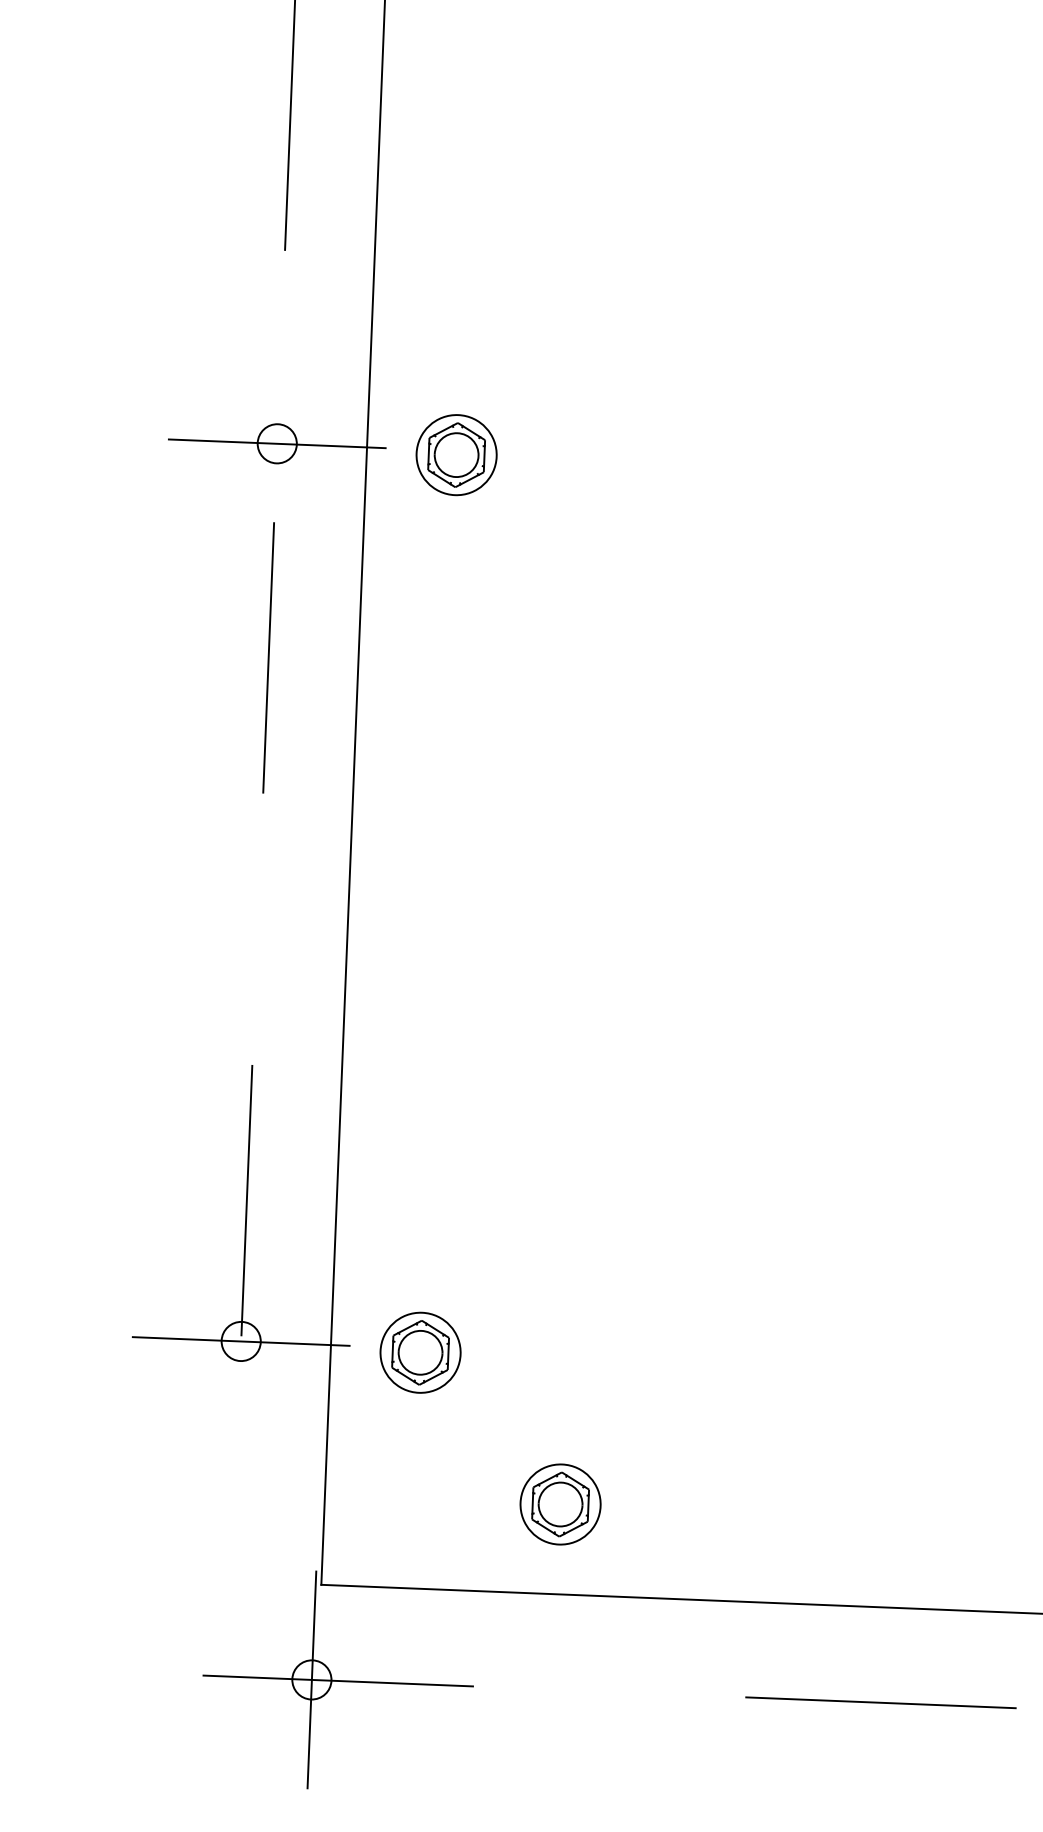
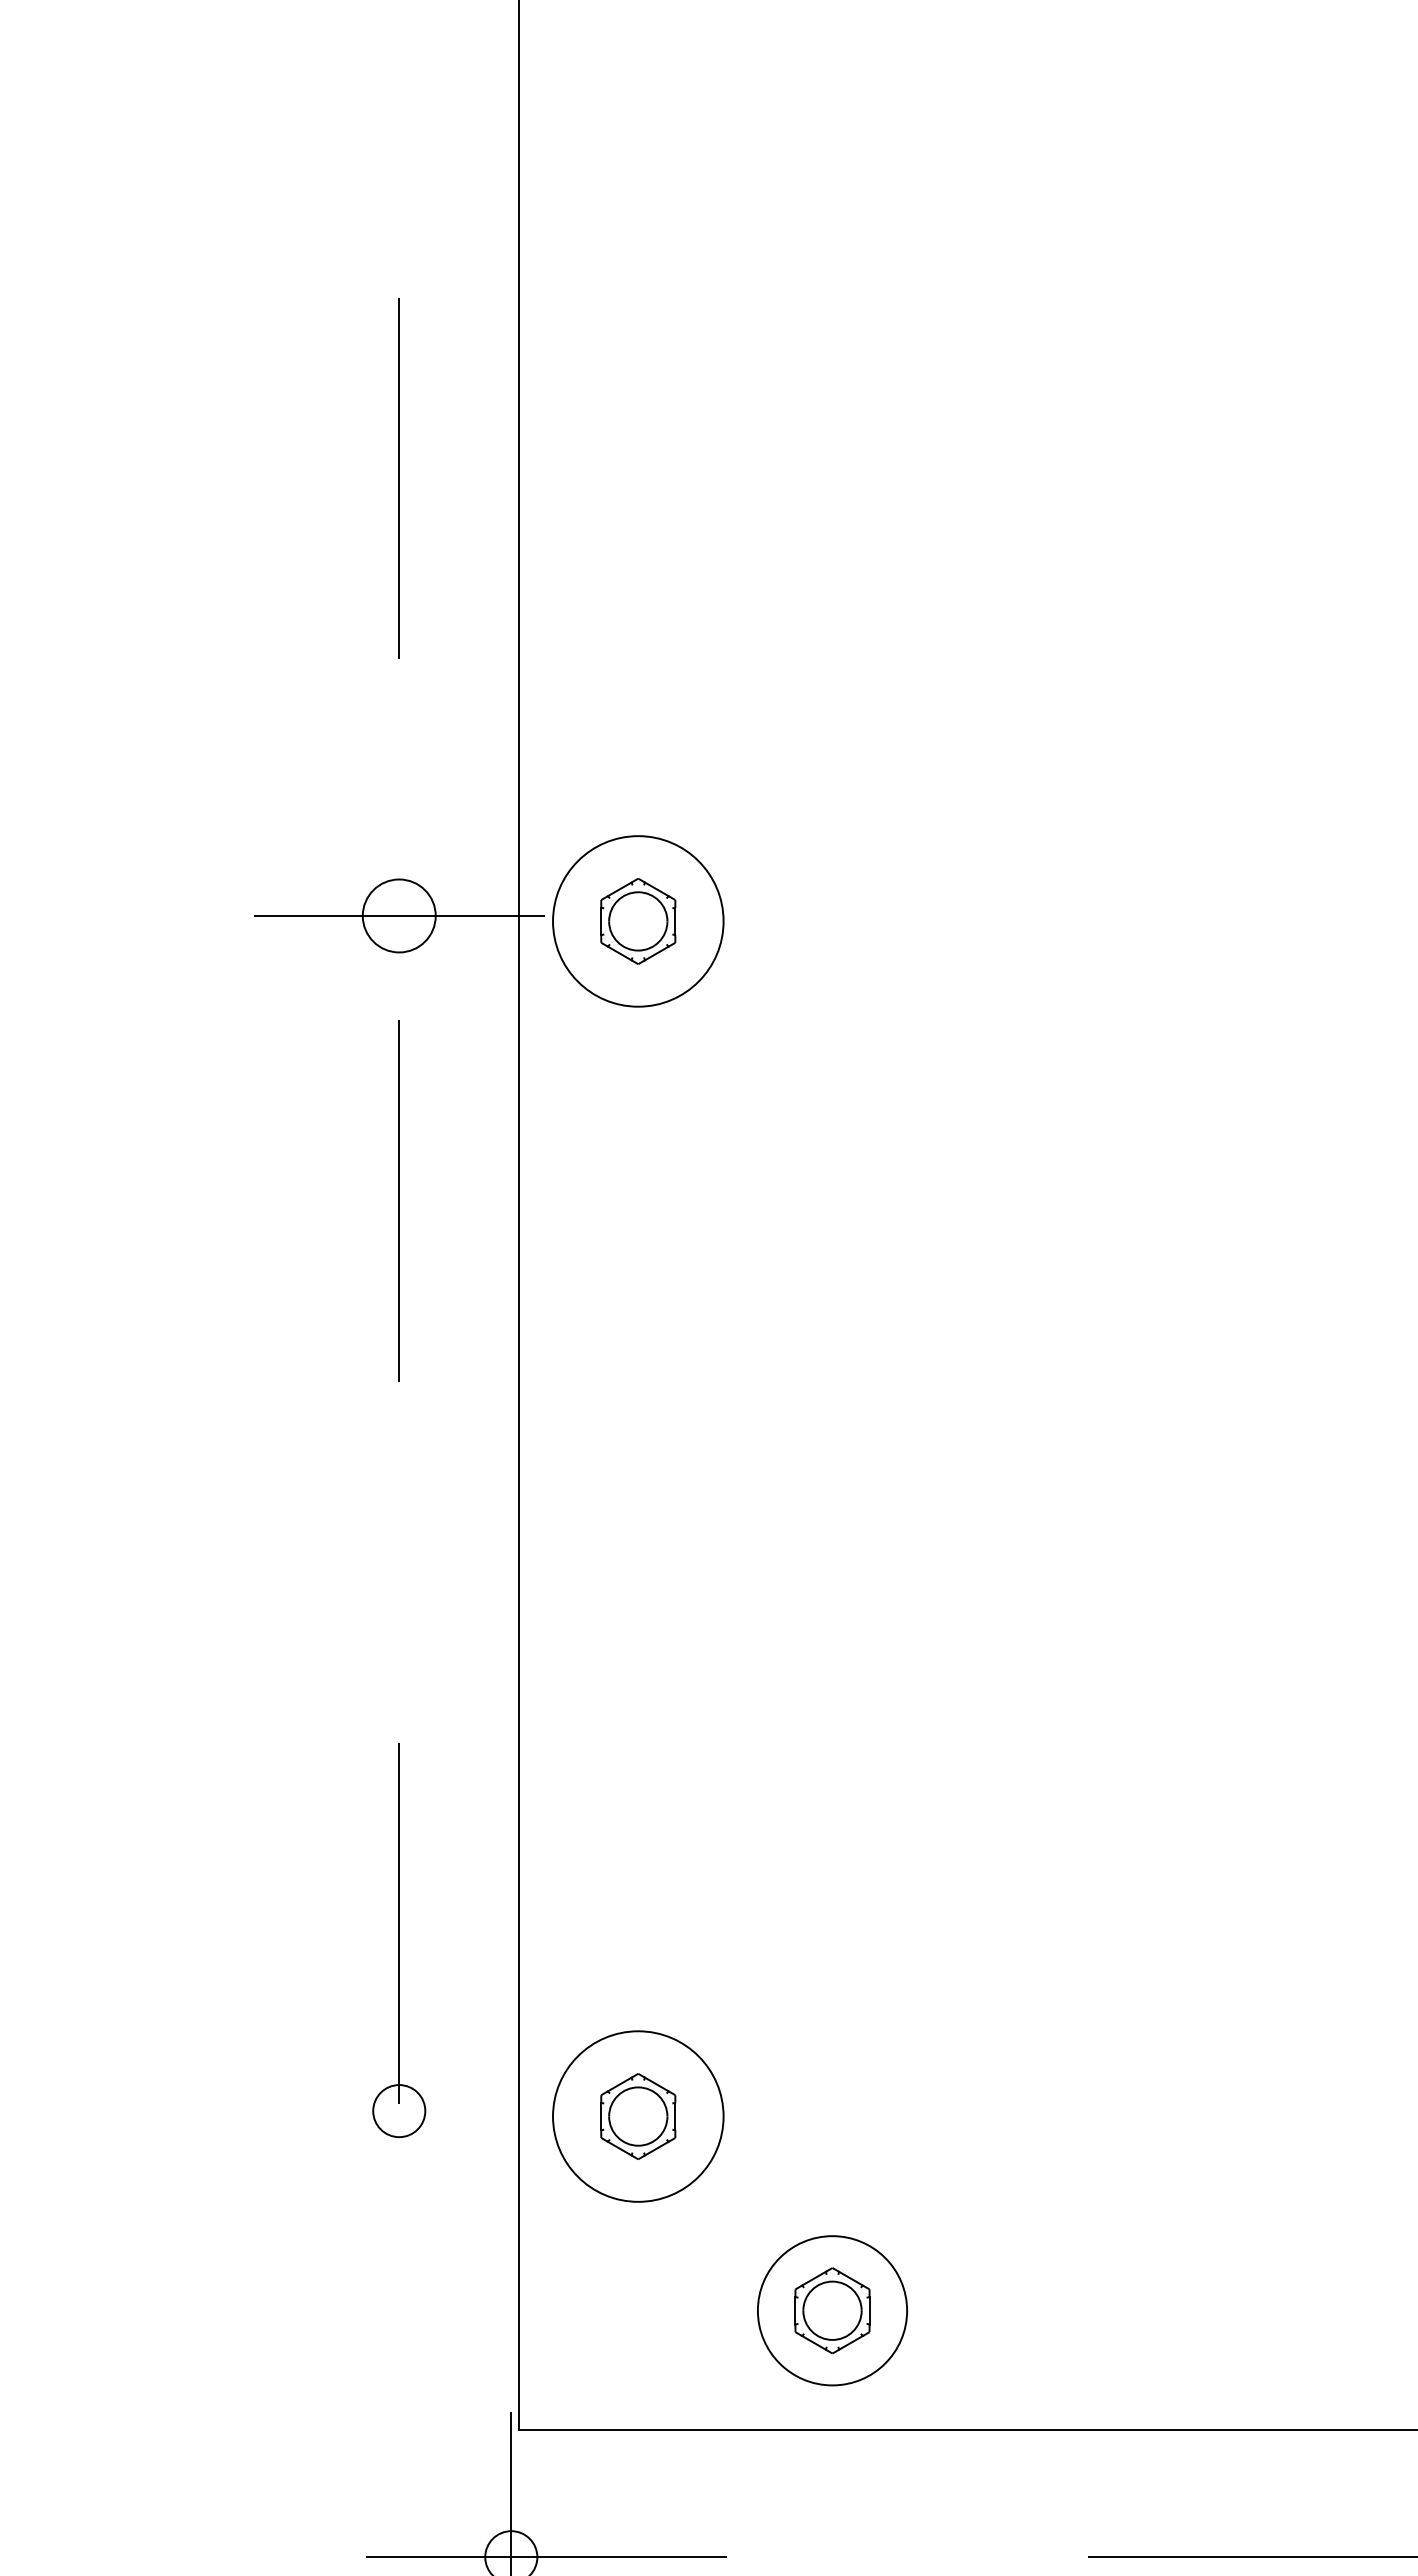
circle: (277, 443) -> (399, 915), size x1.4
circle: (456, 455) -> (638, 921), size x1.6
line: (240, 1341) -> (398, 2111), removed
circle: (420, 1352) -> (638, 2116), size x1.6
circle: (560, 1504) -> (832, 2310), size x1.4

